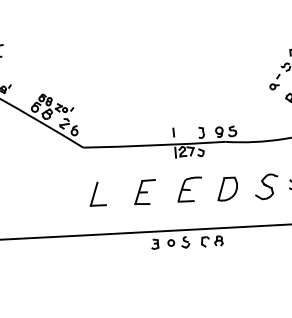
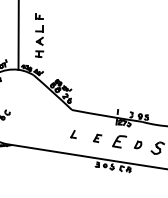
part: (225, 188) -> (137, 144), size x0.6
part: (144, 192) -> (97, 138), size x0.6
part: (96, 194) -> (73, 134), size x0.6

